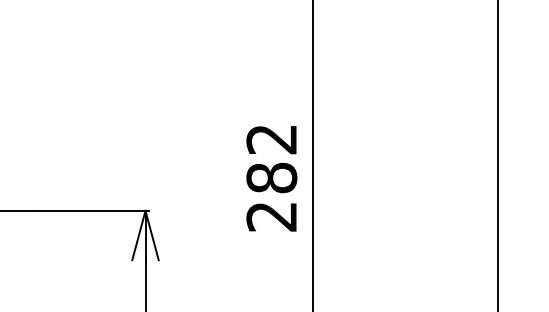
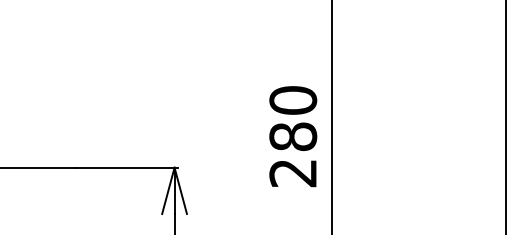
text: (271, 139) -> (292, 100), 282 -> 280

